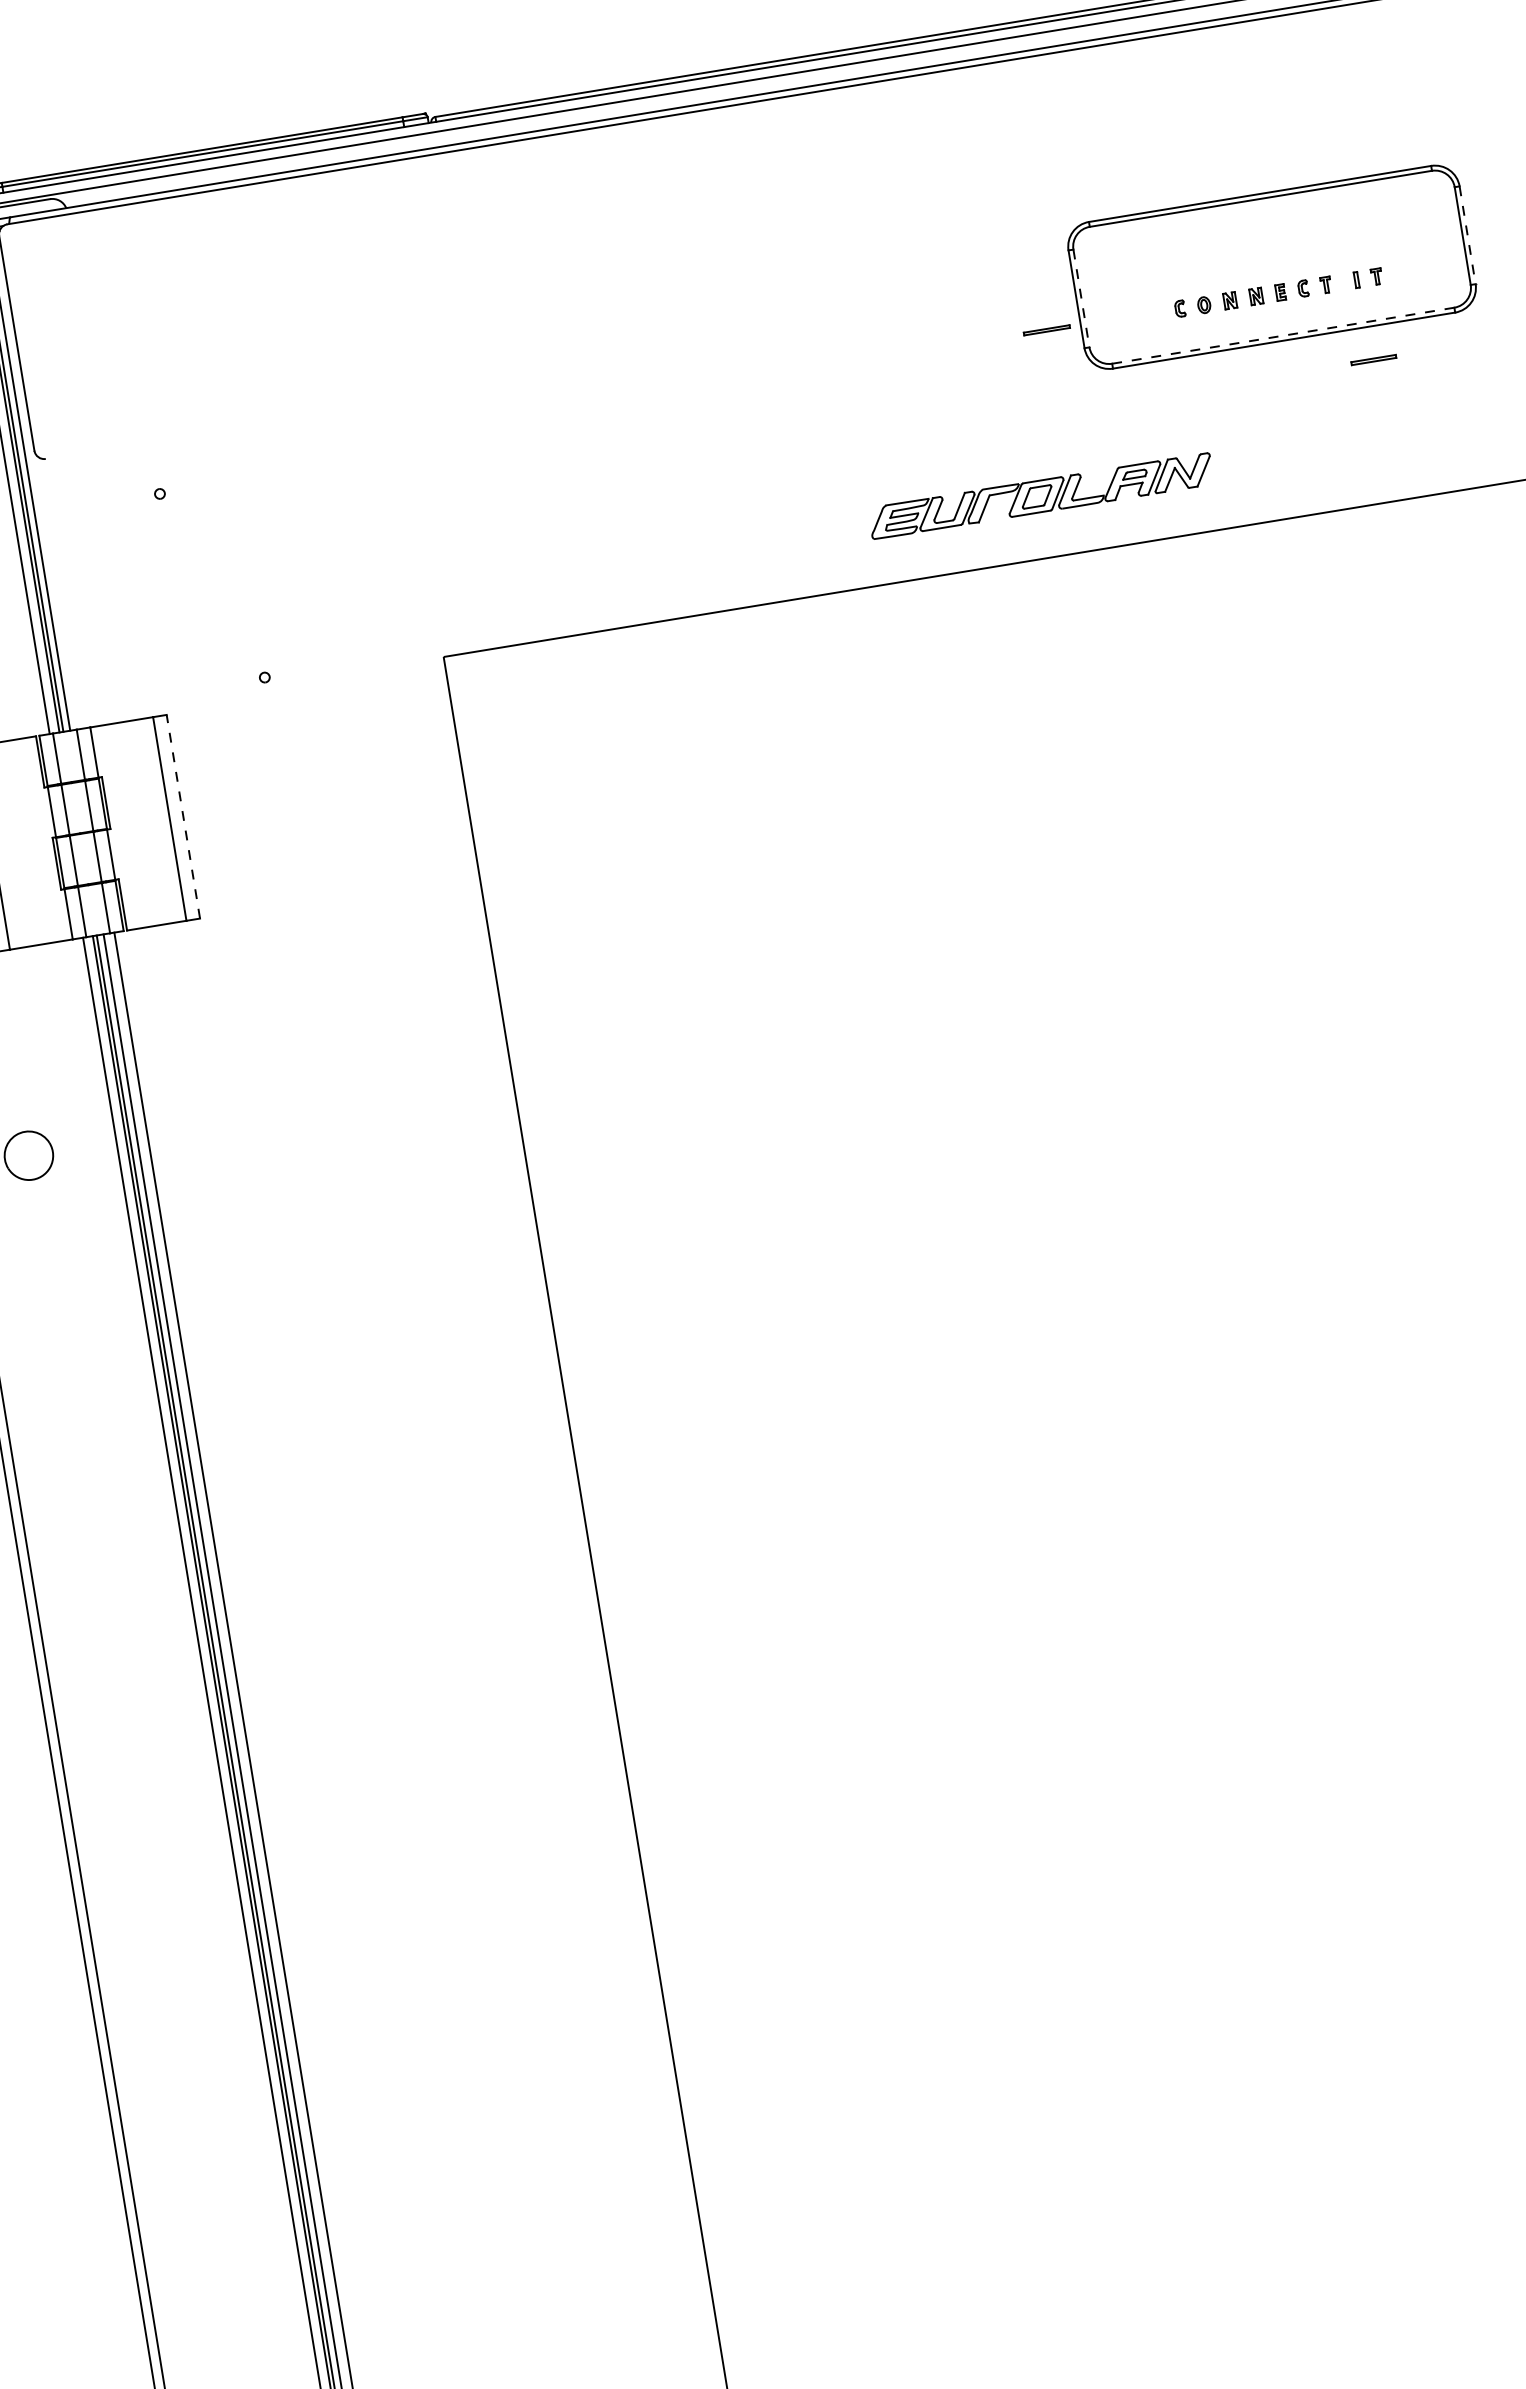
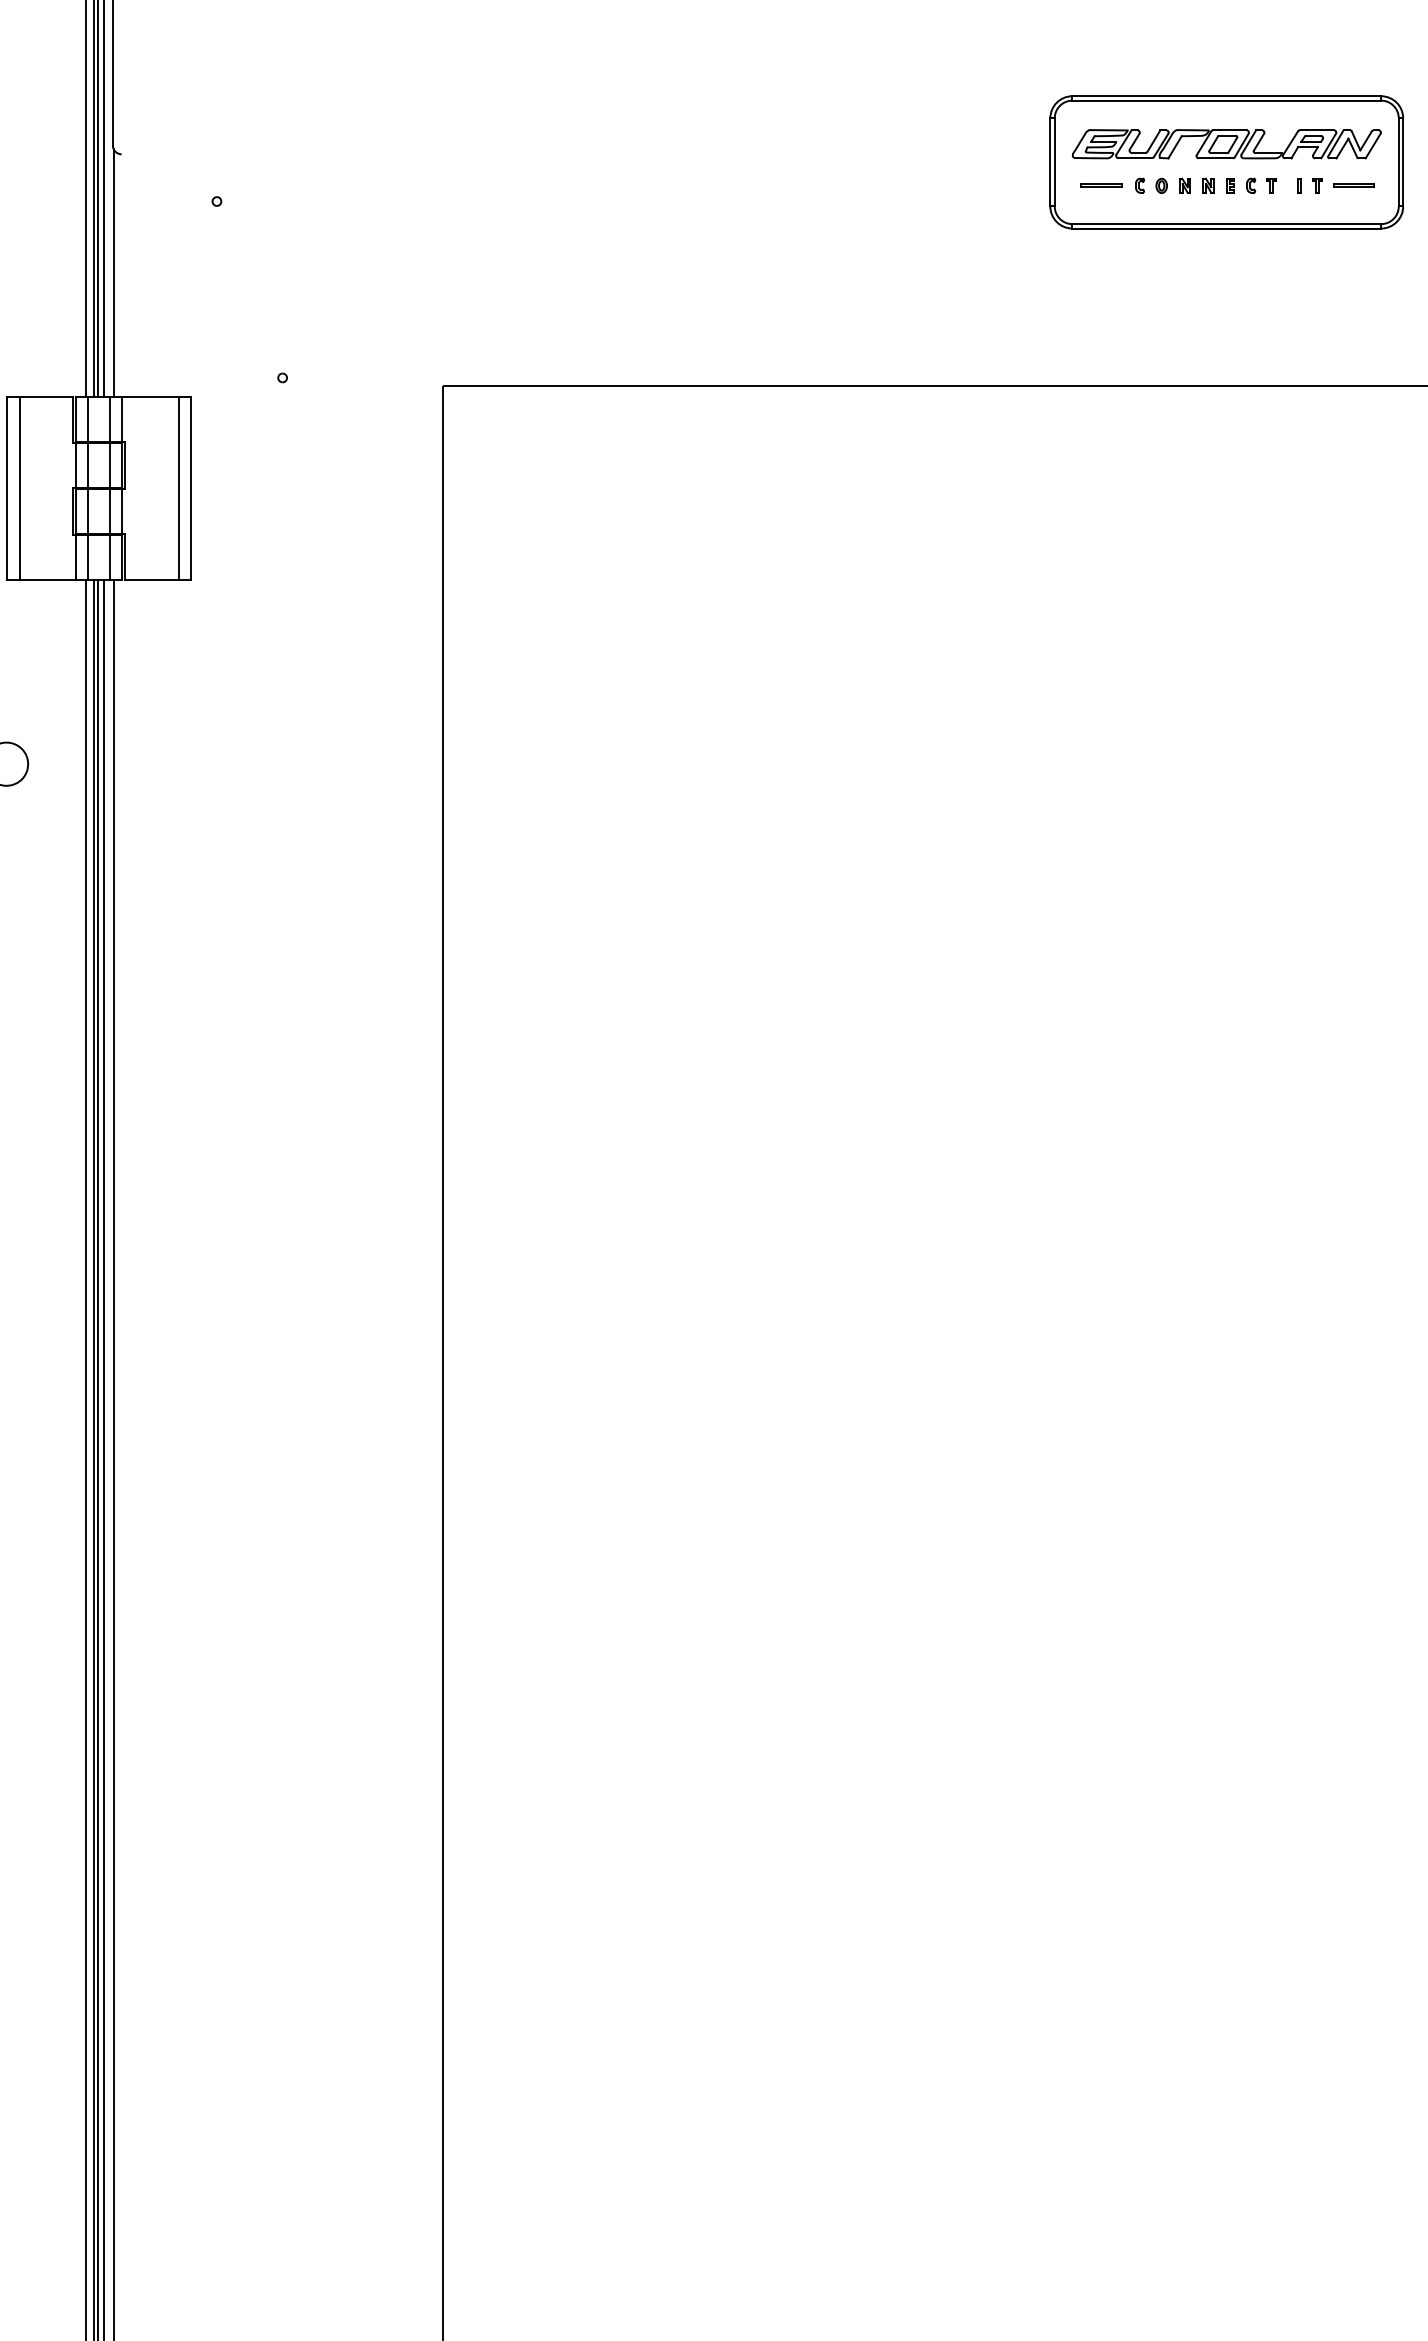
line: (1467, 235) -> (1403, 162), dashed -> solid
line: (1081, 298) -> (1054, 162), dashed -> solid
line: (1046, 329) -> (1101, 184), moved
line: (1284, 335) -> (1227, 224), dashed -> solid
line: (1373, 358) -> (1353, 184), moved
part: (1040, 496) -> (1226, 144), moved
line: (58, 591) -> (113, 272), added
line: (183, 816) -> (191, 488), dashed -> solid

